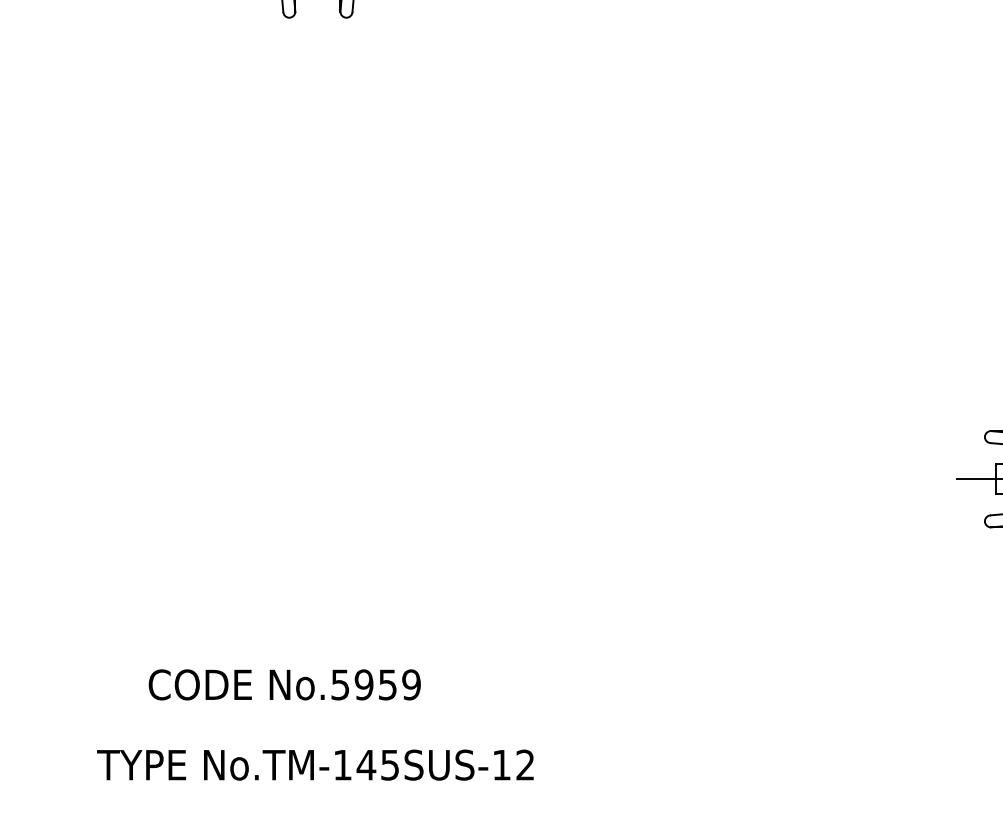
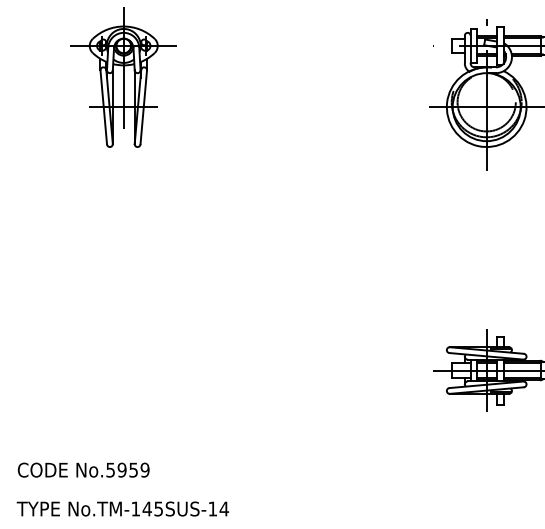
text: (284, 683) -> (83, 469), moved
text: (523, 764) -> (223, 508), No.TM-145SUS-12 -> No.TM-145SUS-14

